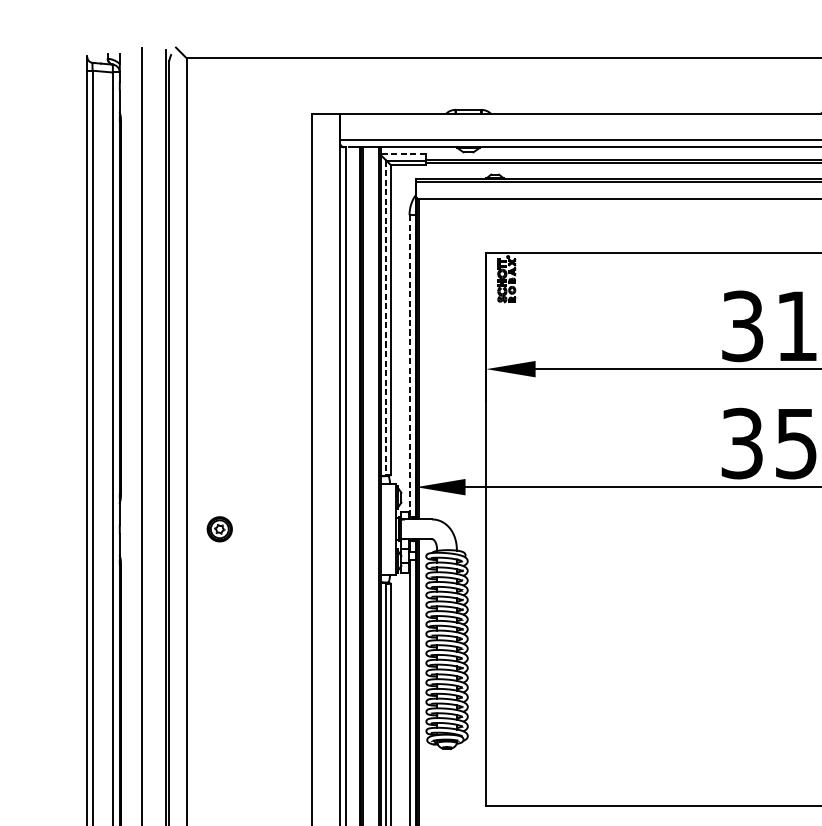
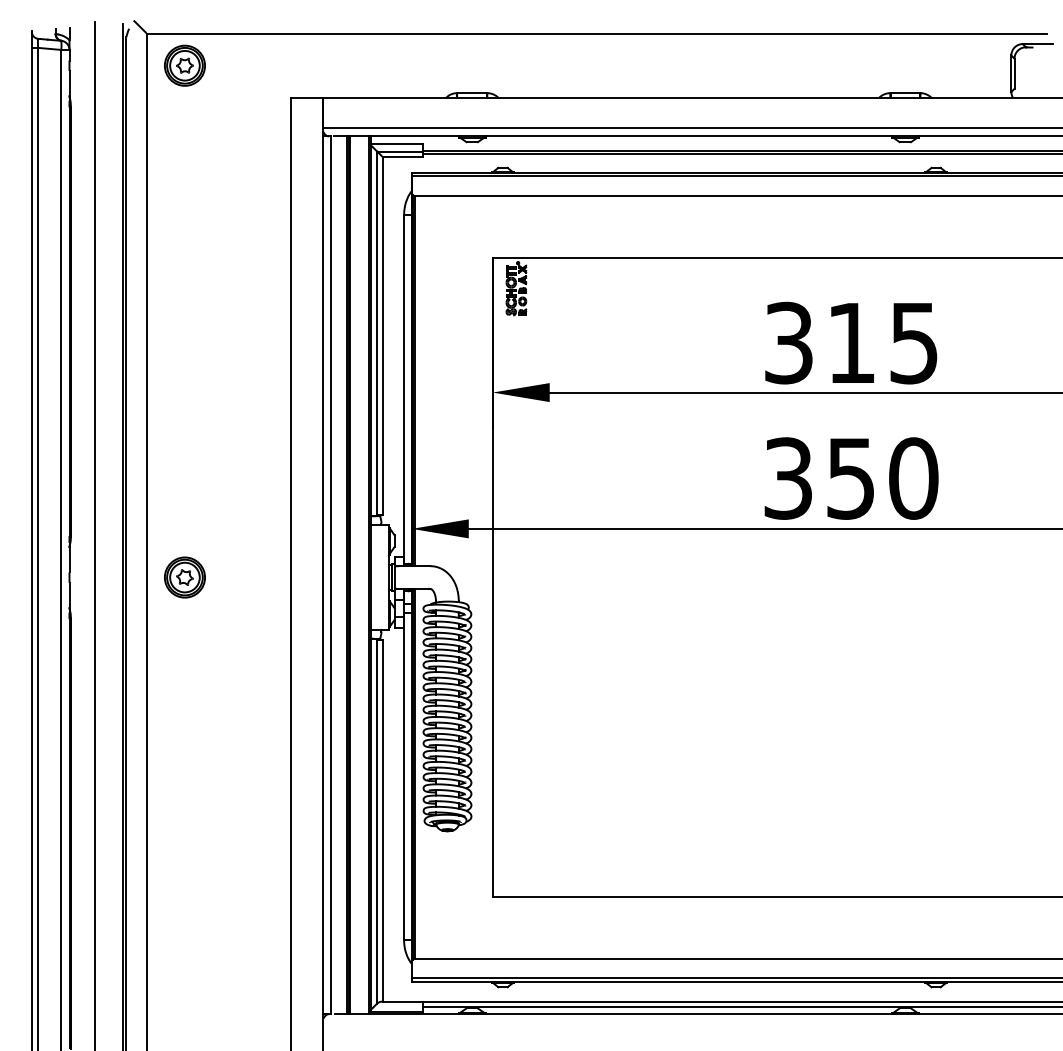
part: (219, 85) -> (184, 65), added
line: (403, 153) -> (397, 143), dashed -> solid
line: (386, 318) -> (377, 333), dashed -> solid
line: (409, 366) -> (404, 389), dashed -> solid
part: (219, 529) -> (184, 577), size x1.43

